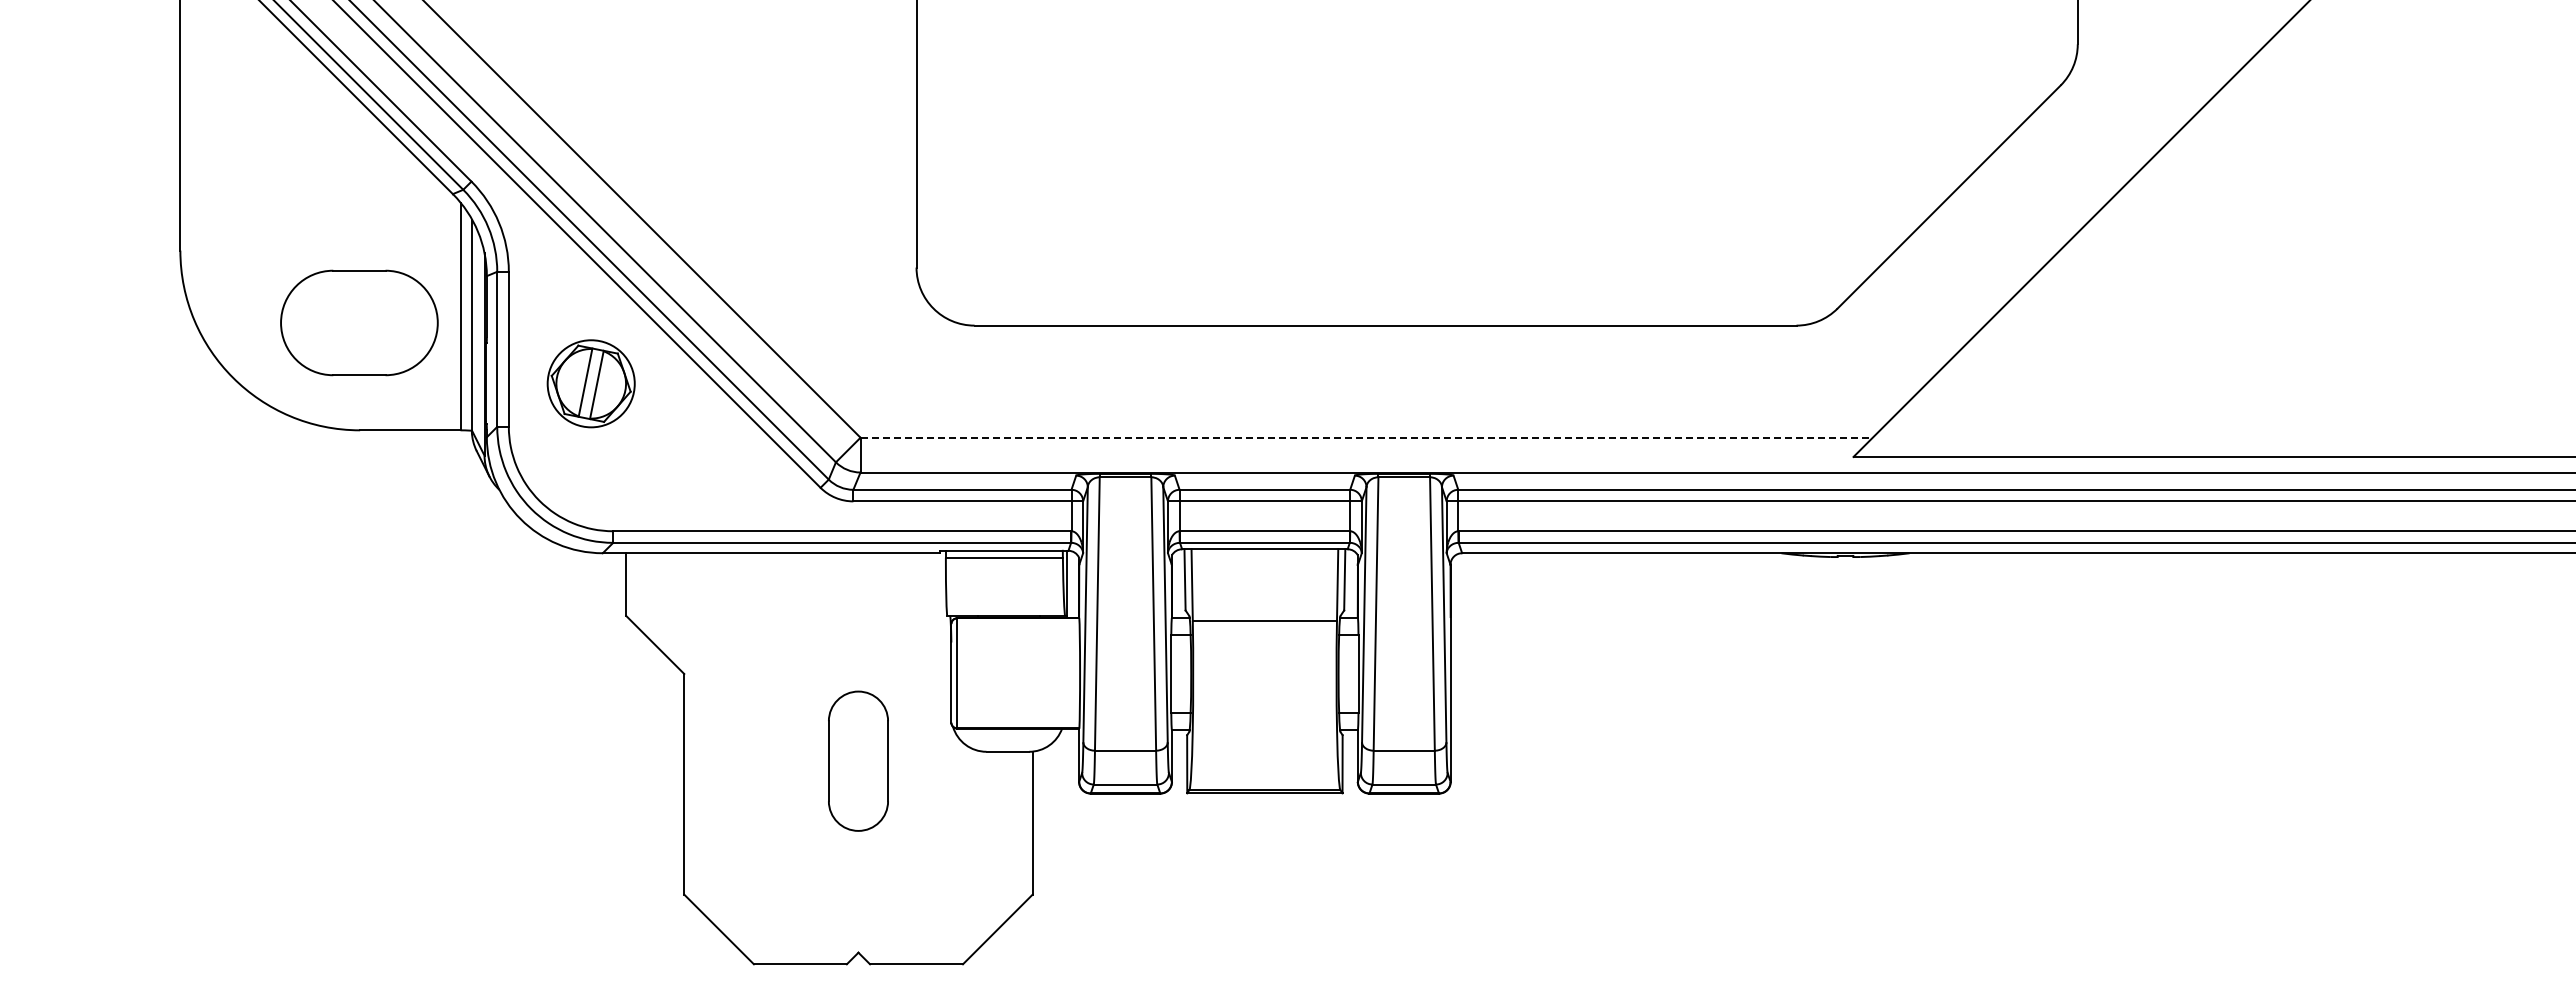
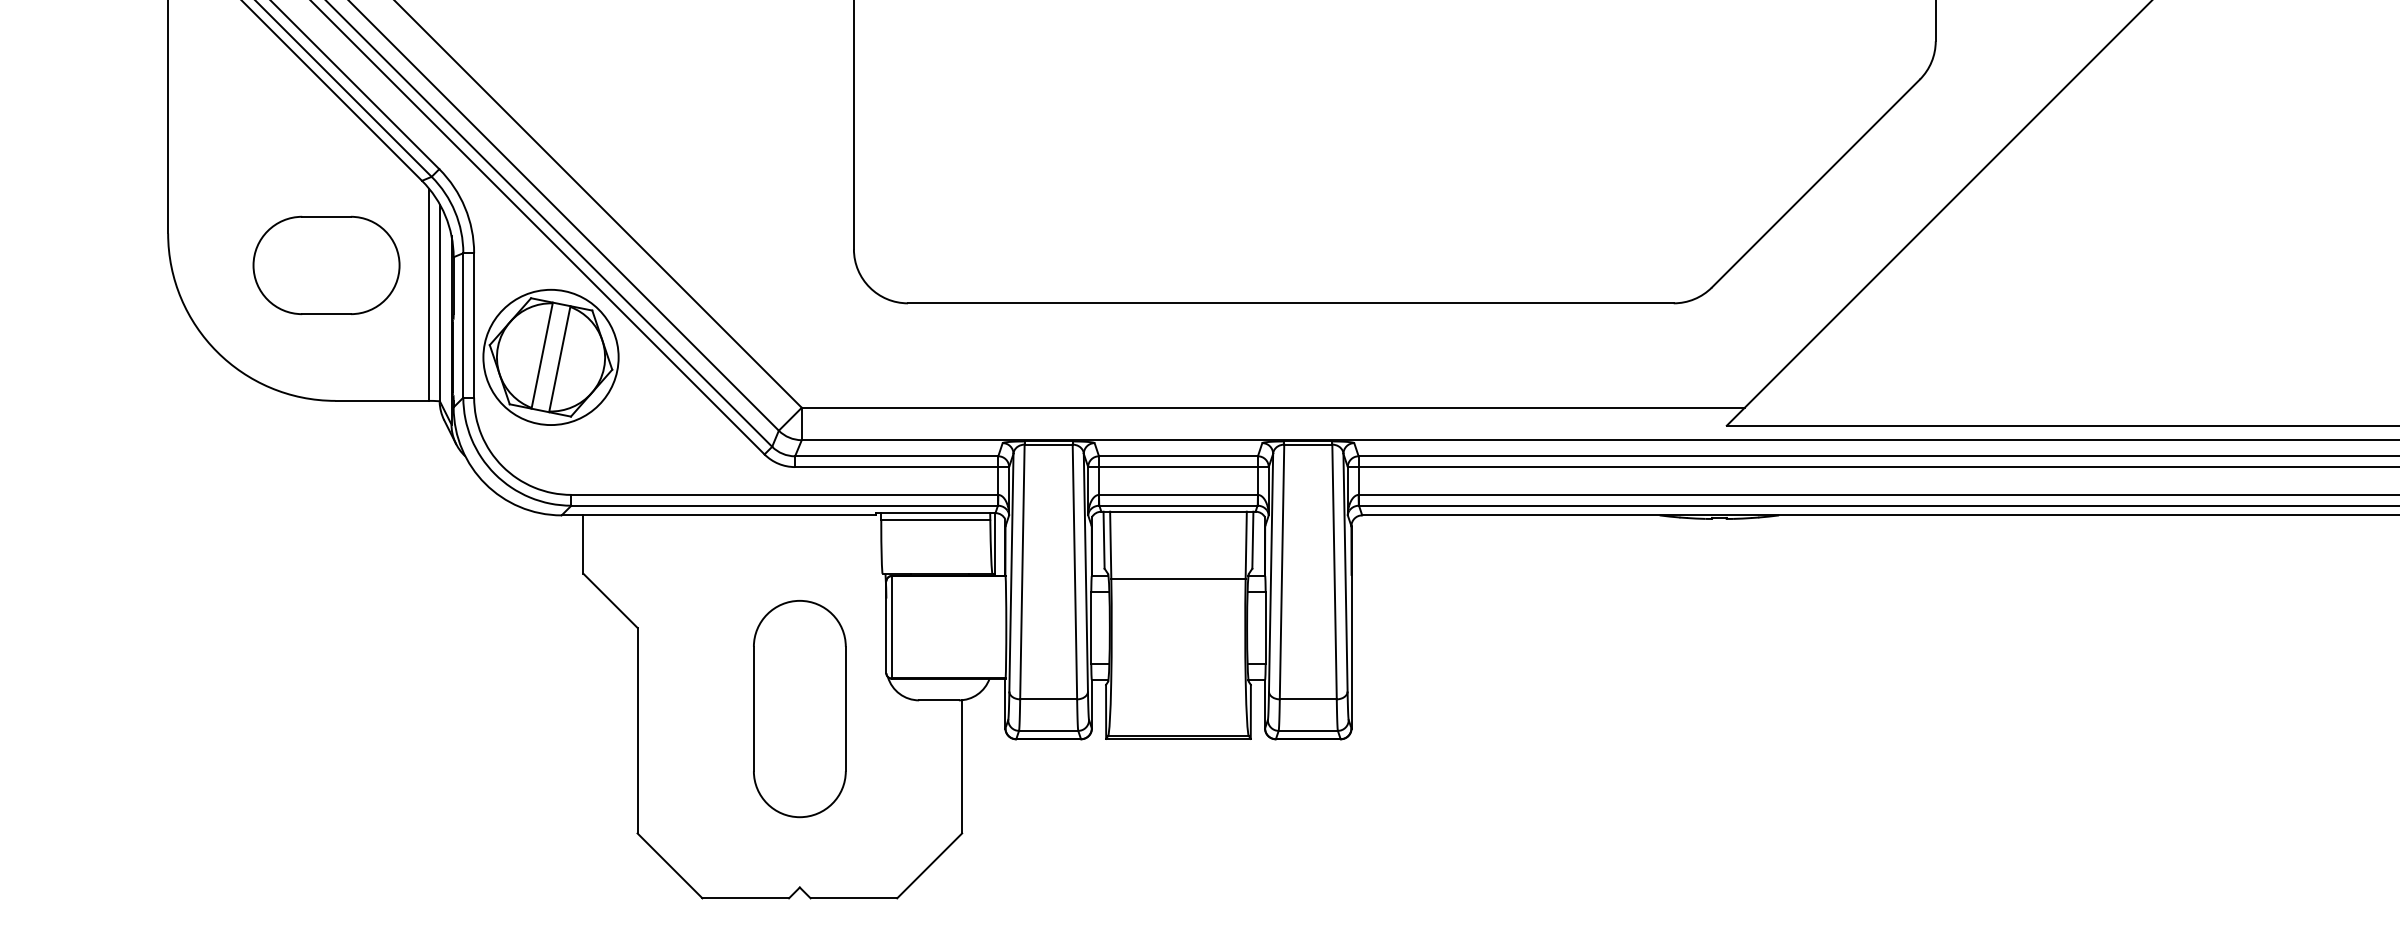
part: (359, 322) -> (326, 265), moved
part: (590, 383) -> (550, 357), size x1.67
line: (1367, 437) -> (1274, 407), dashed -> solid
part: (858, 761) -> (799, 709), size x1.67

